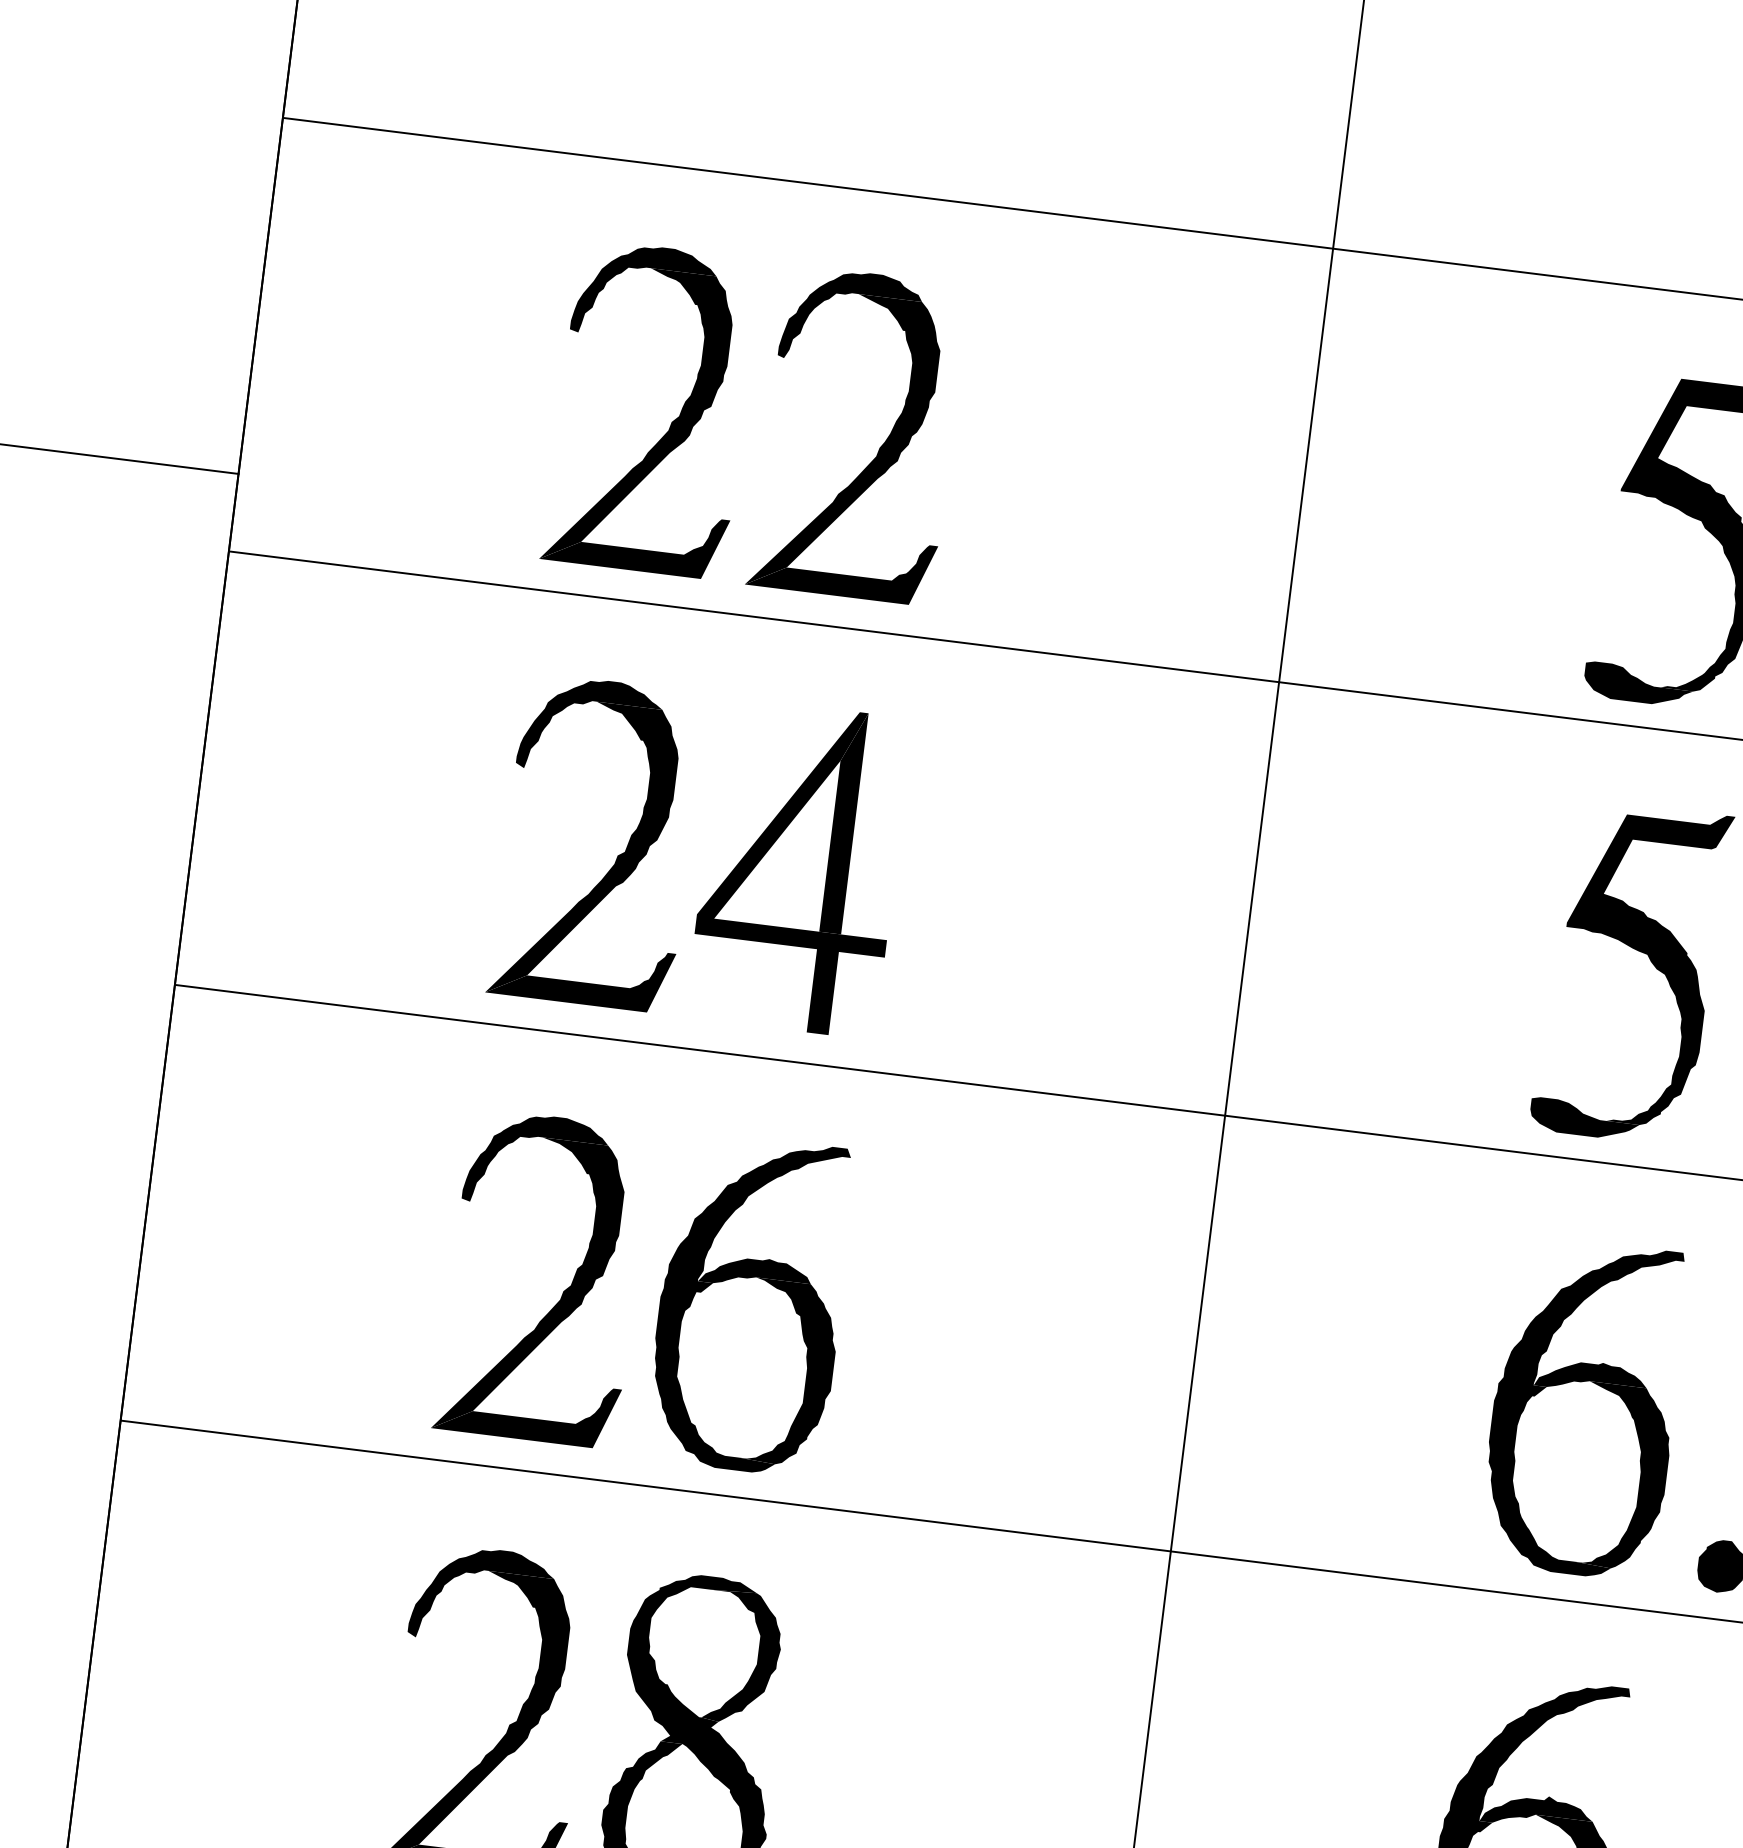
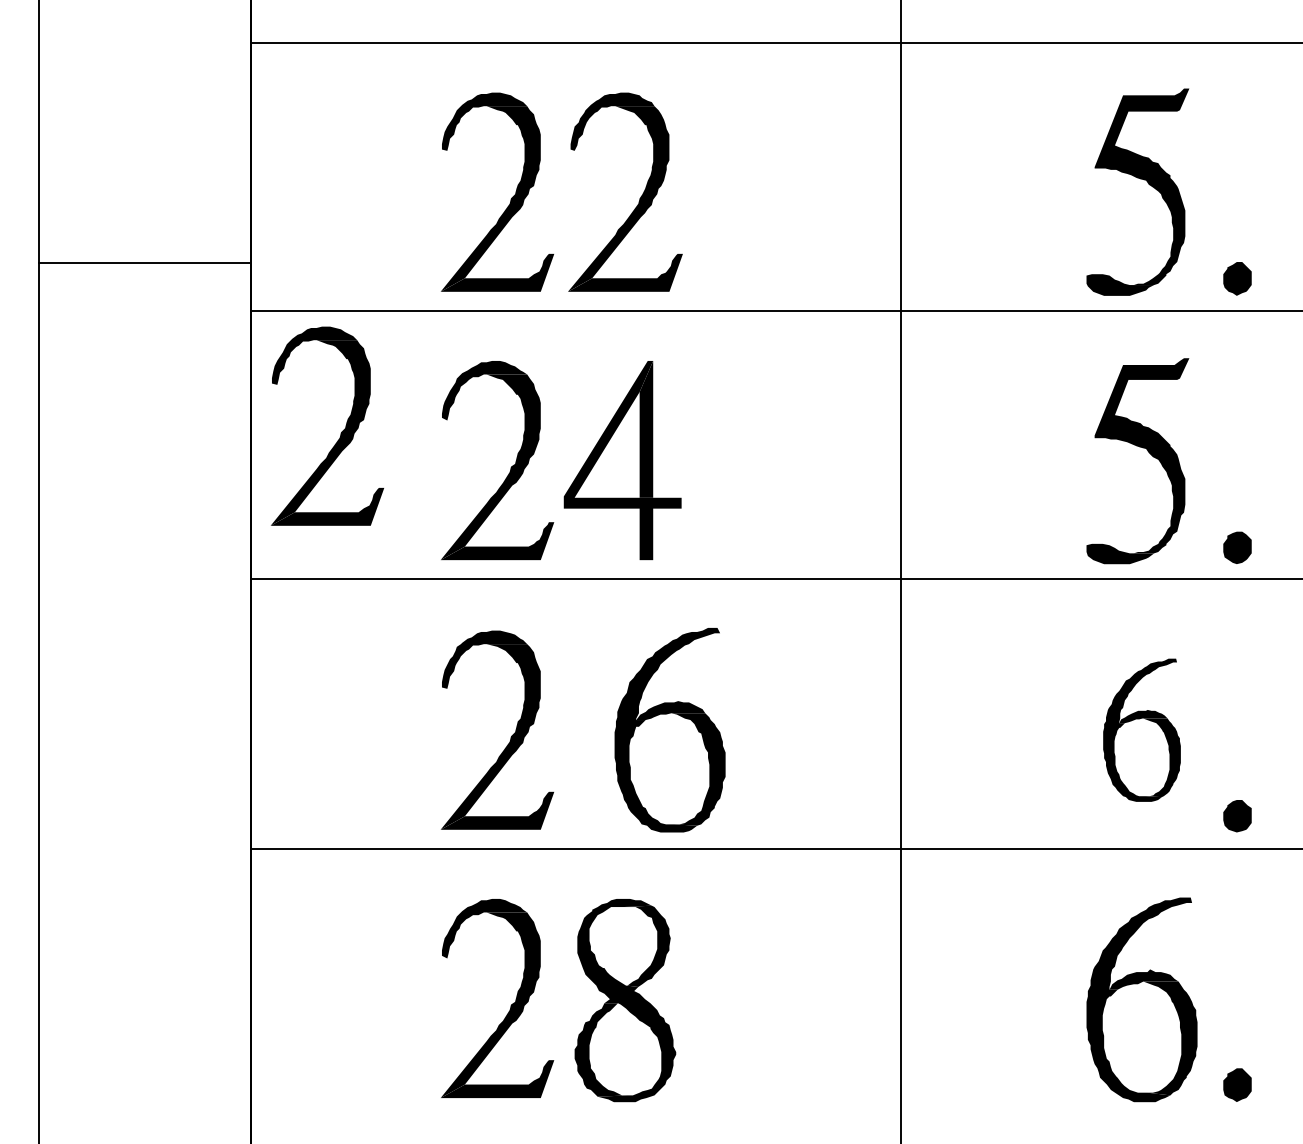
part: (350, 764) -> (341, 431), added
part: (749, 1304) -> (669, 730), moved
part: (1583, 1408) -> (1141, 730), size x0.7

